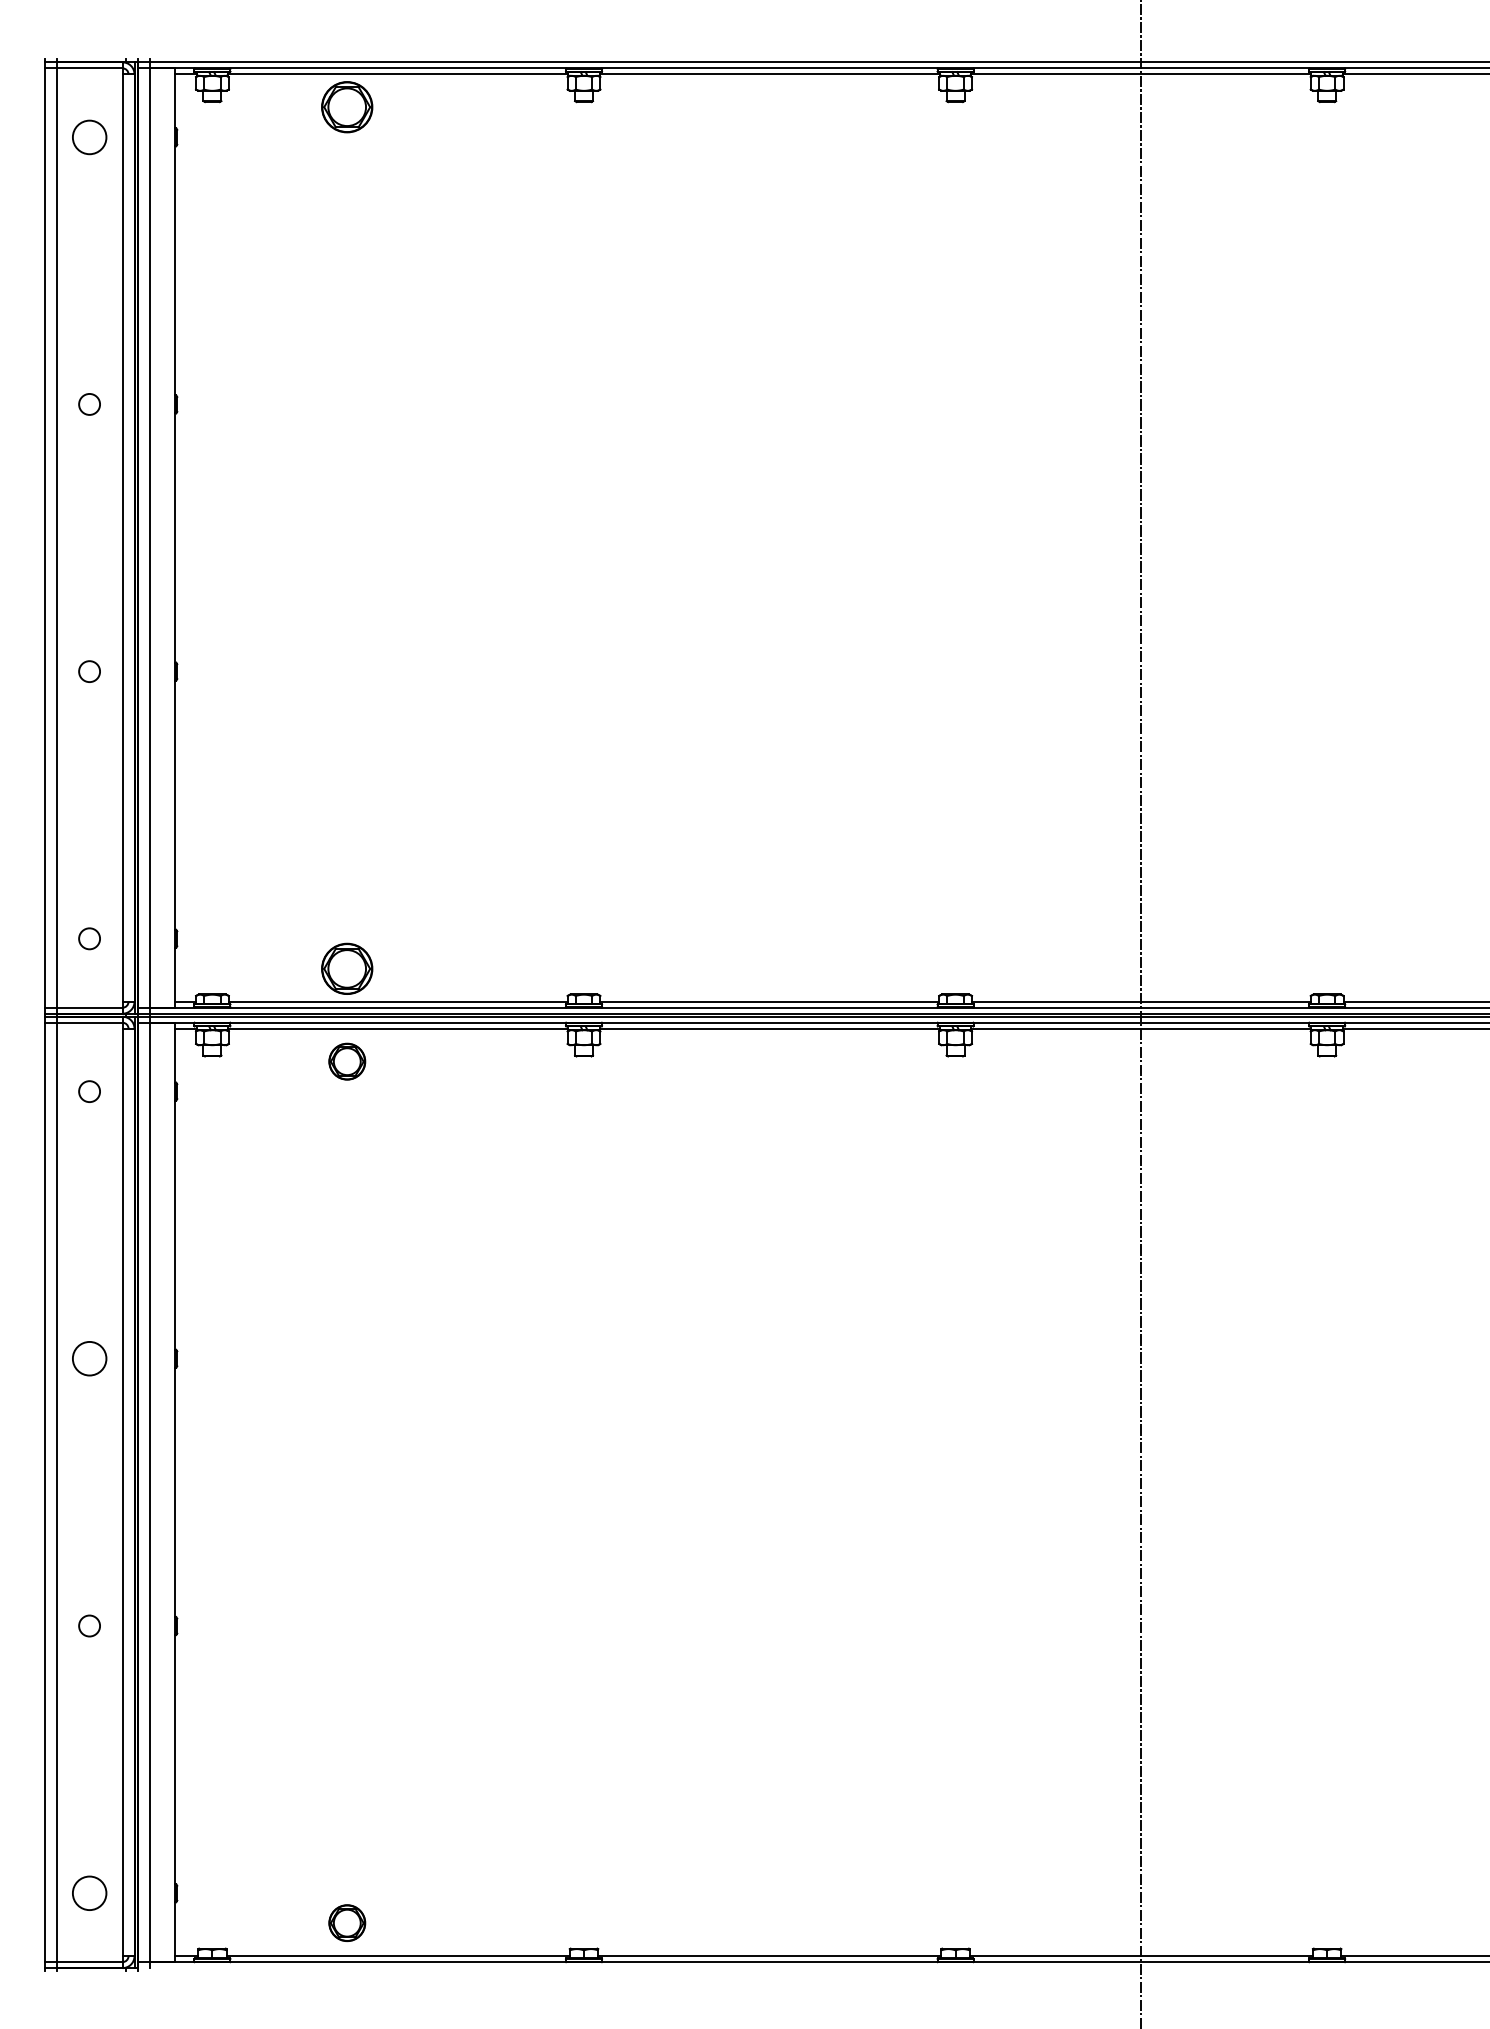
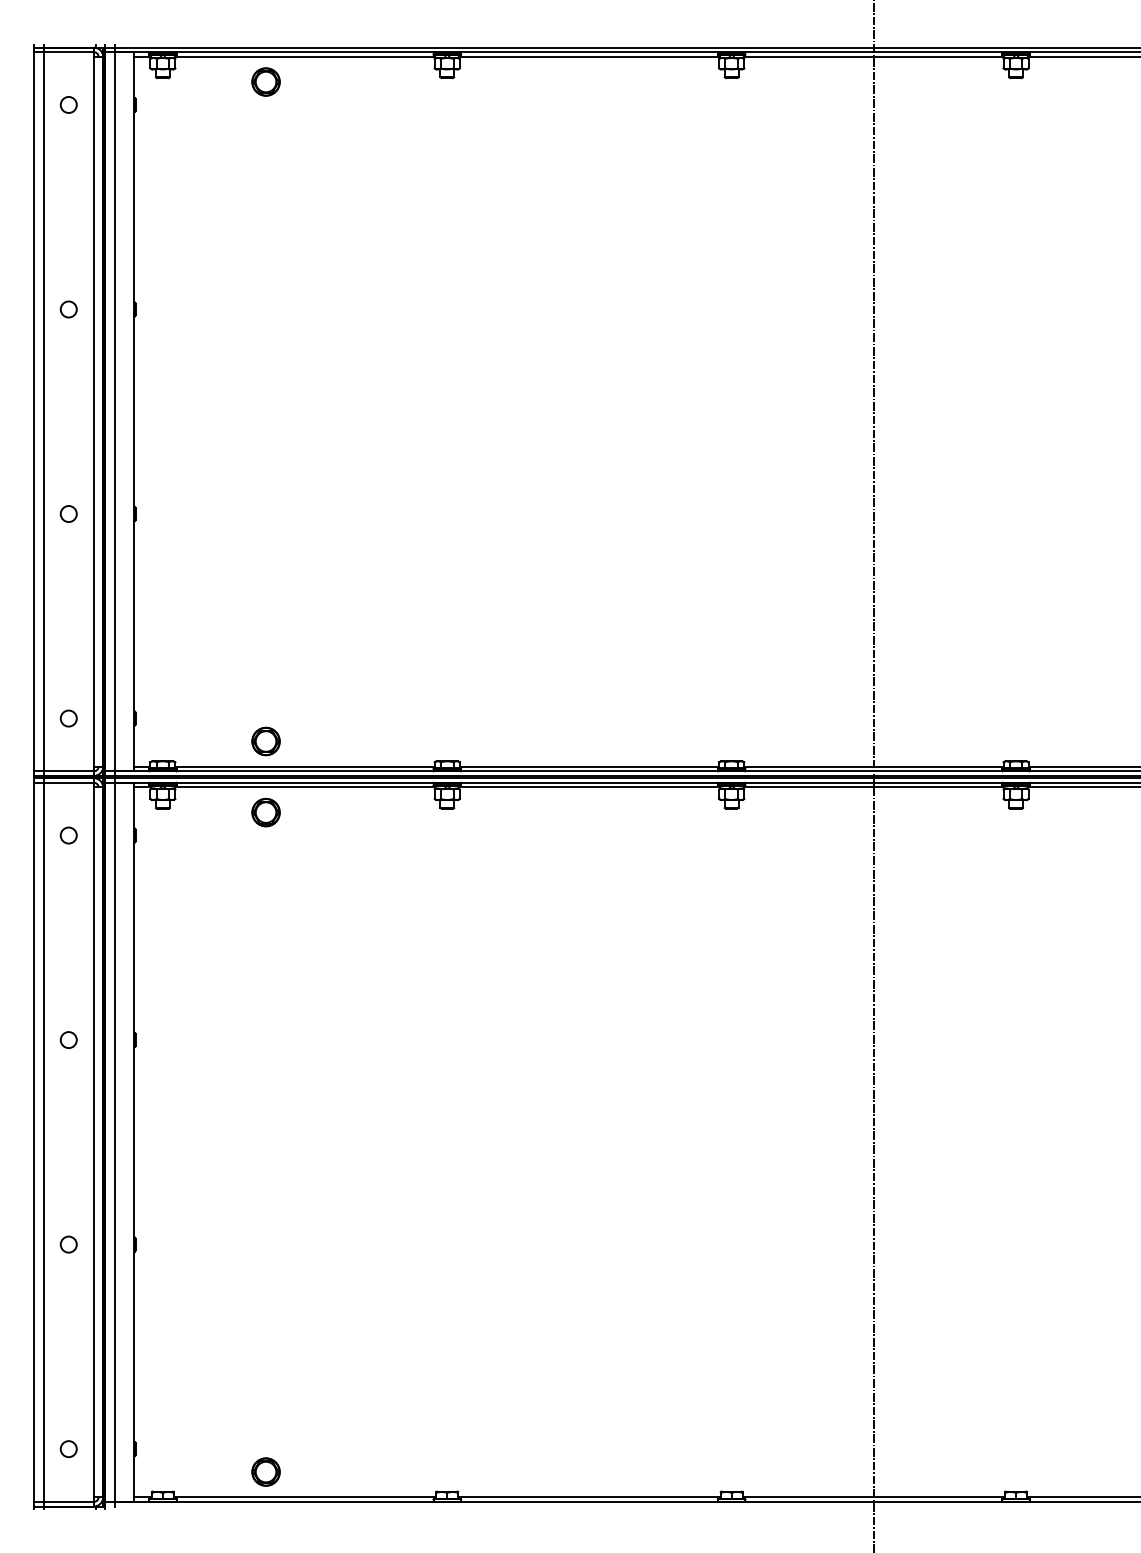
part: (347, 107) -> (266, 82), size x0.71
circle: (89, 136) -> (68, 104), size x0.62
part: (347, 968) -> (266, 741), size x0.71
circle: (89, 1358) -> (68, 1039), size x0.62
circle: (89, 1892) -> (68, 1448), size x0.62

